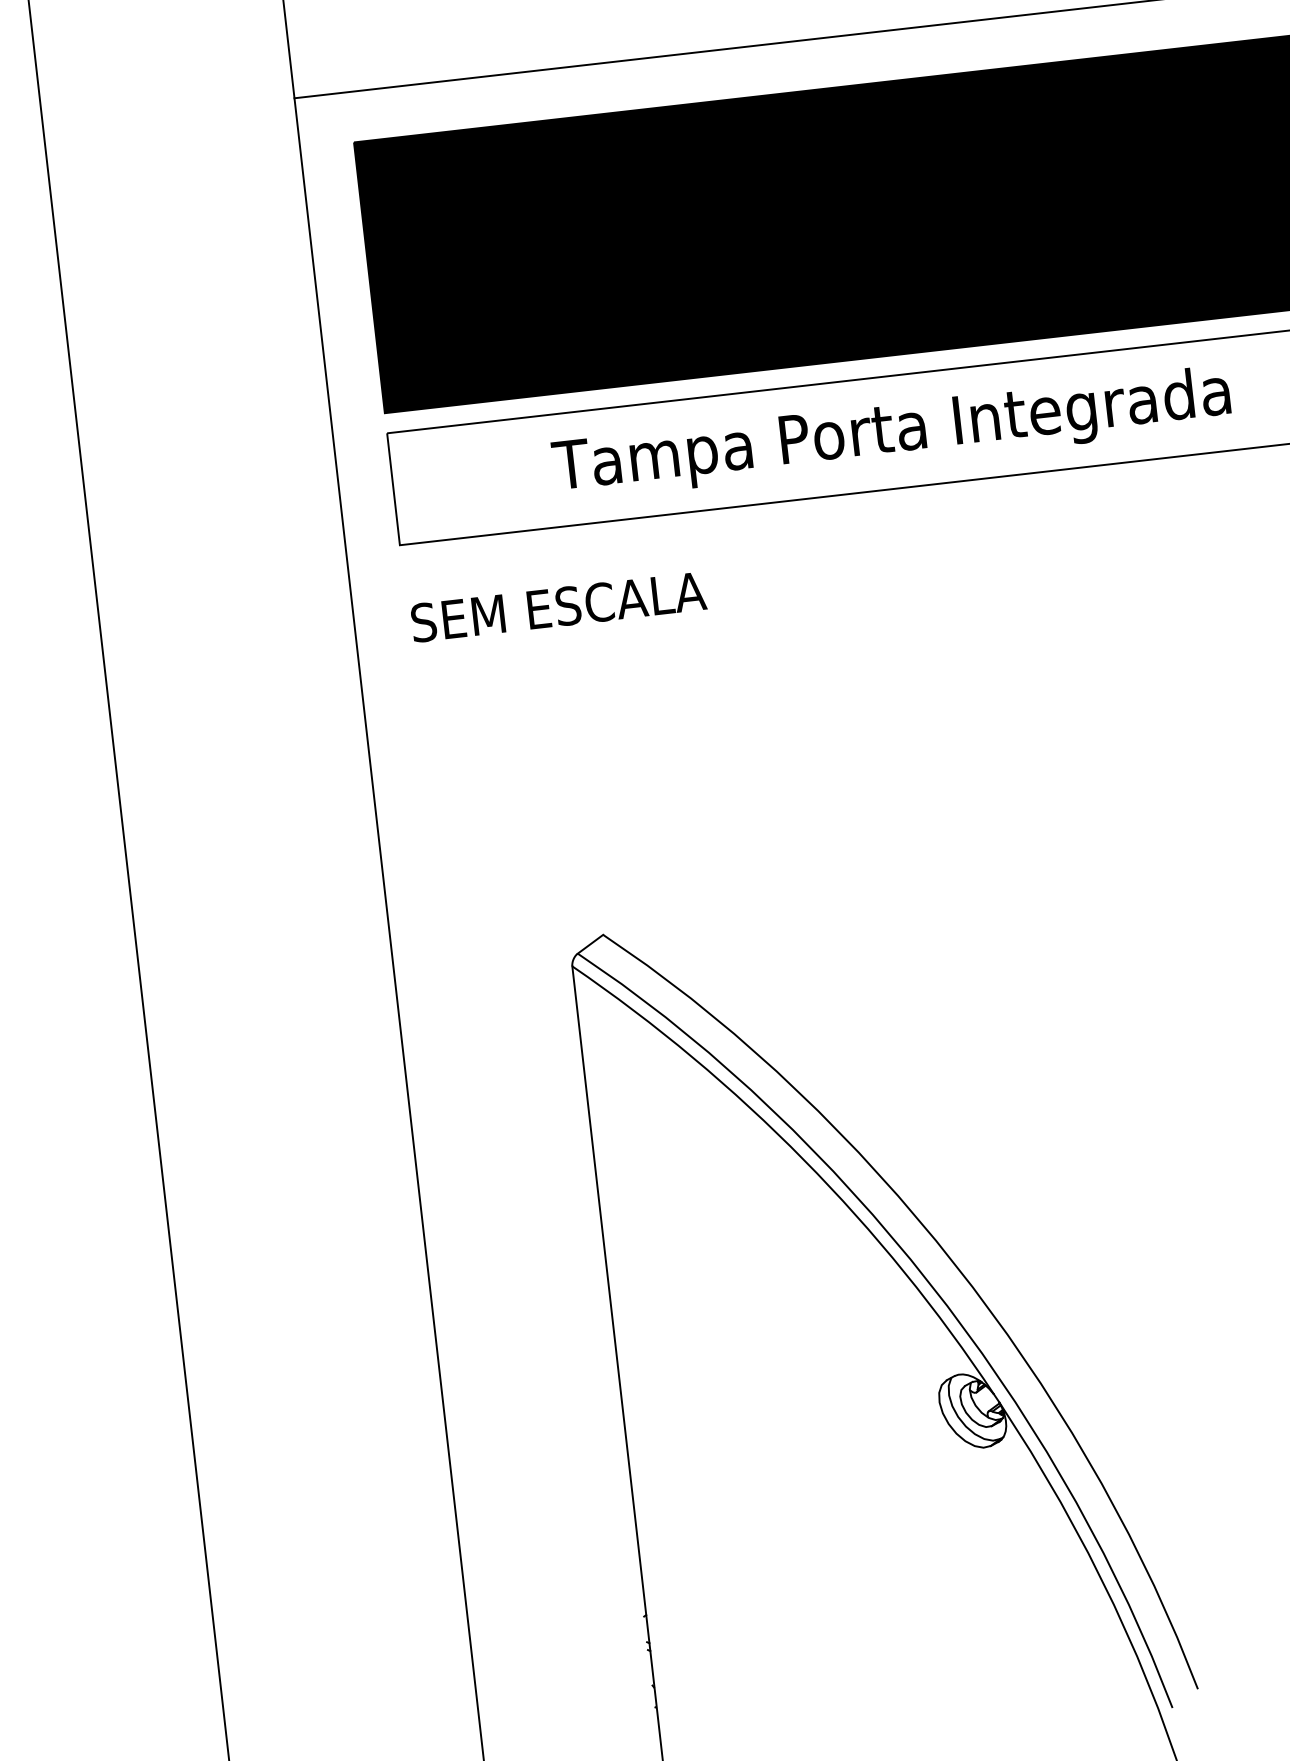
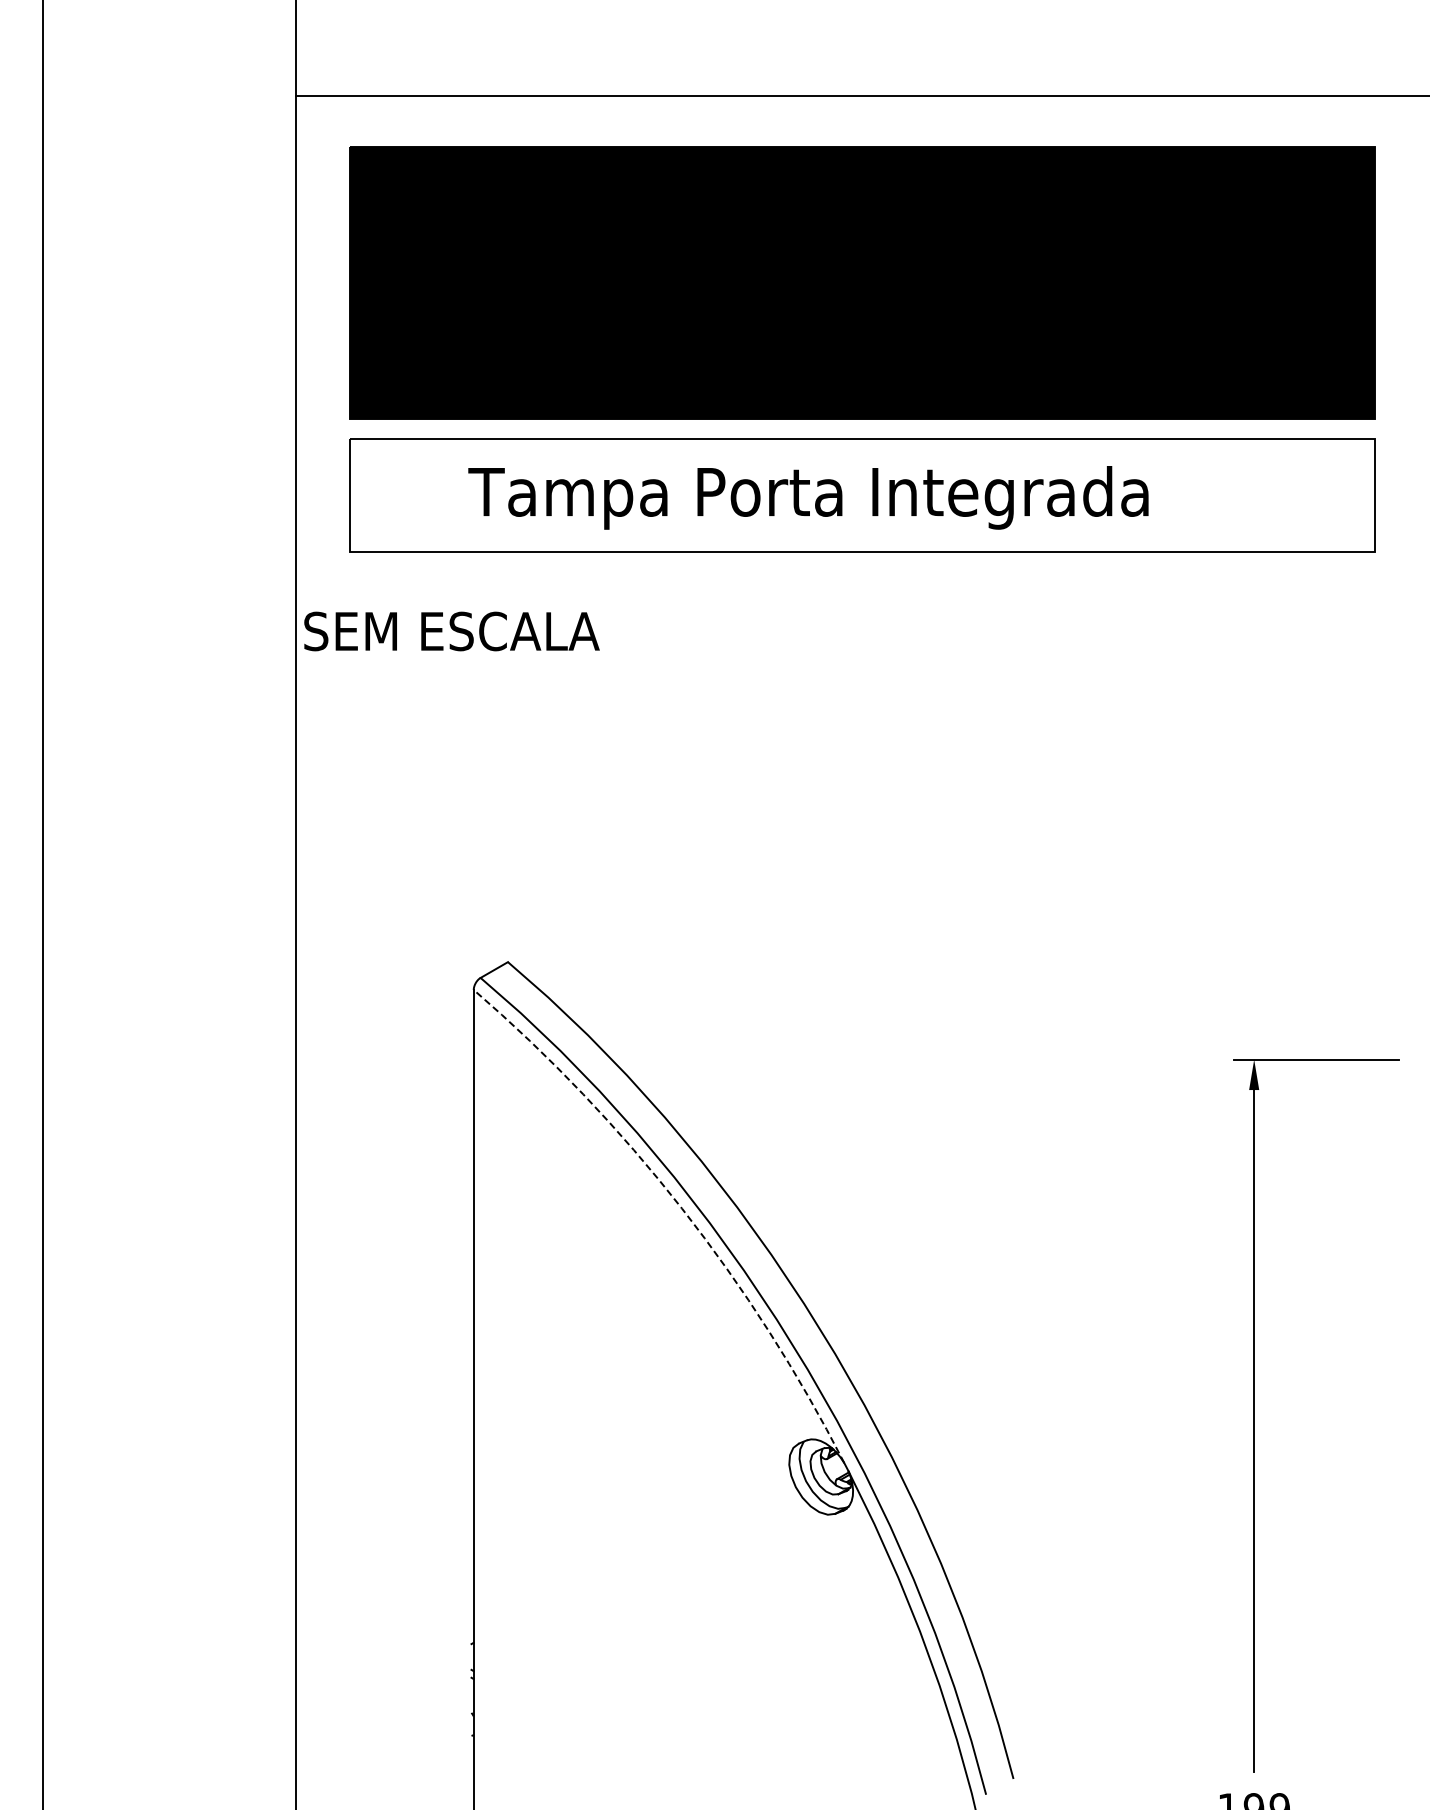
text: (891, 433) -> (808, 497), moved
text: (558, 607) -> (451, 631), moved
arc: (803, 1160) -> (681, 1208), solid -> dashed

